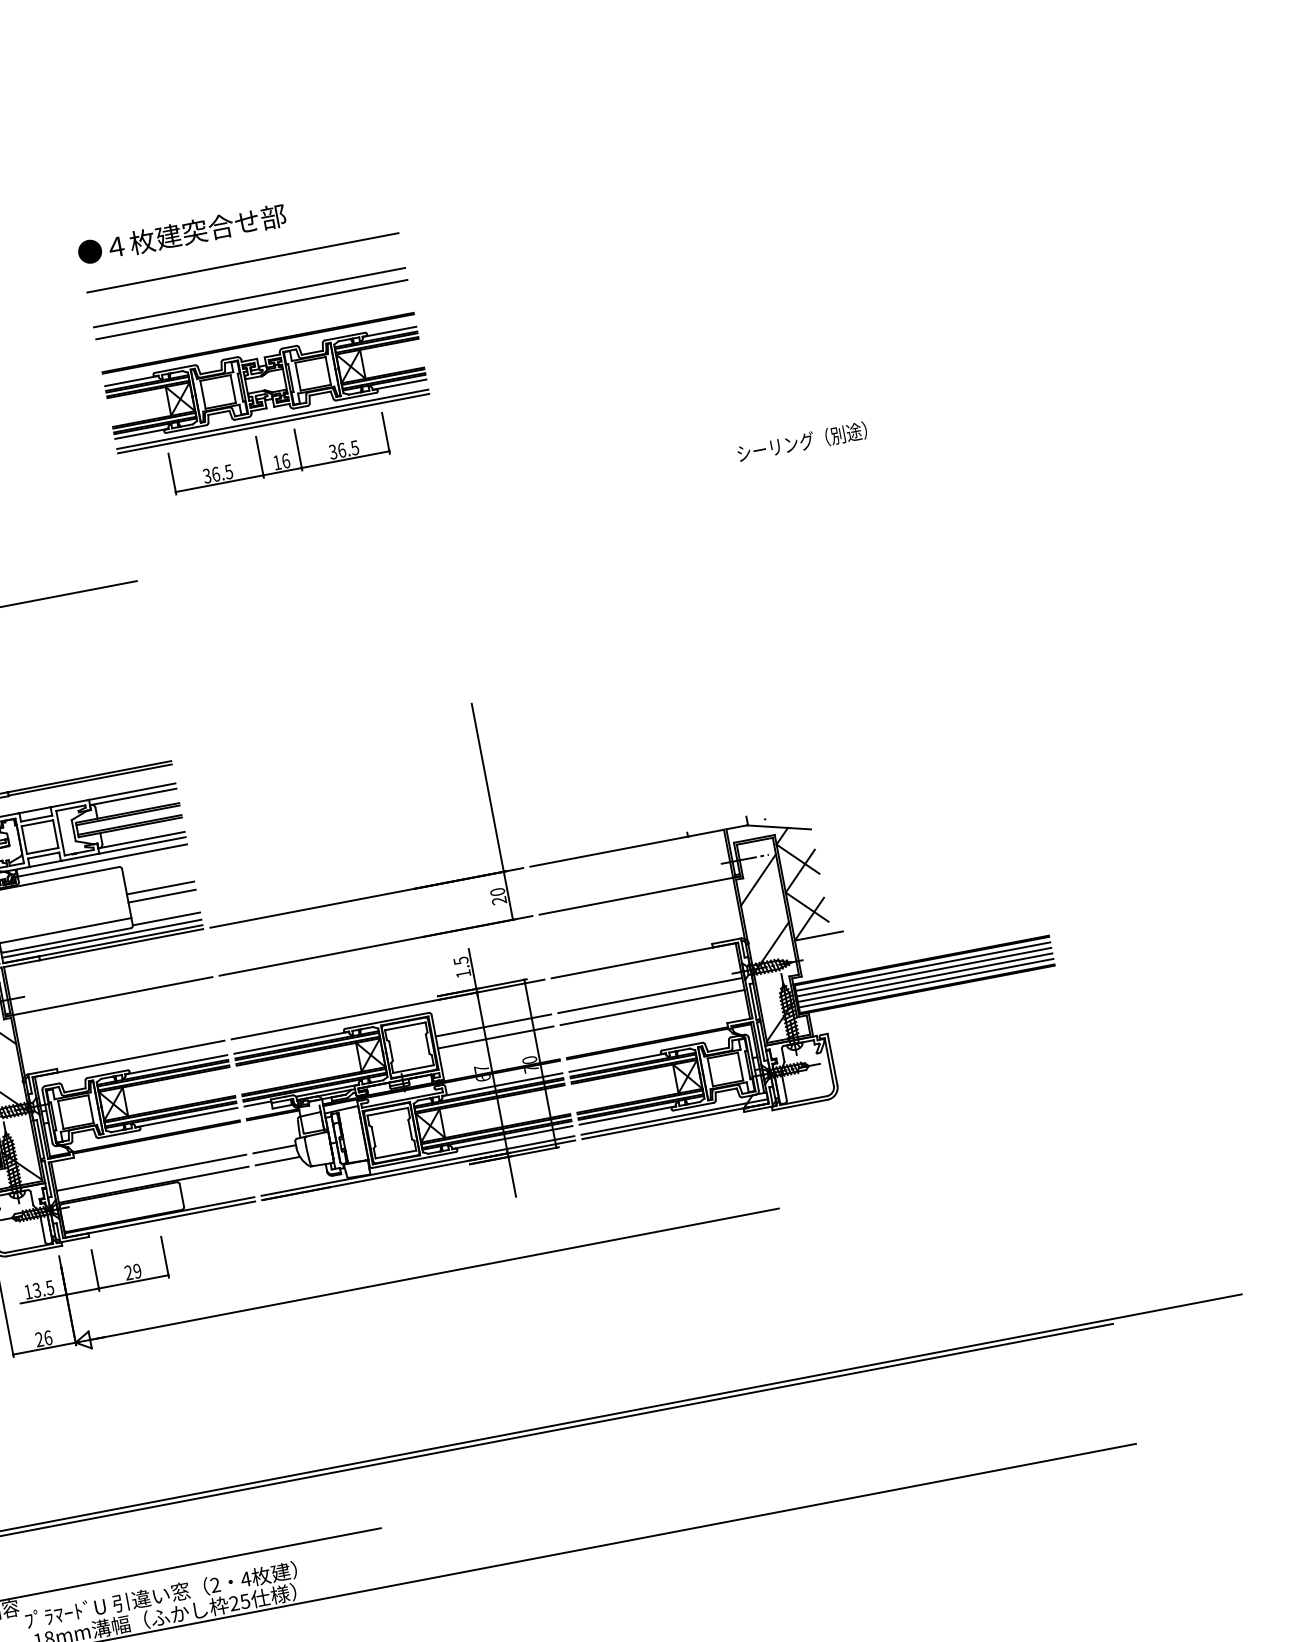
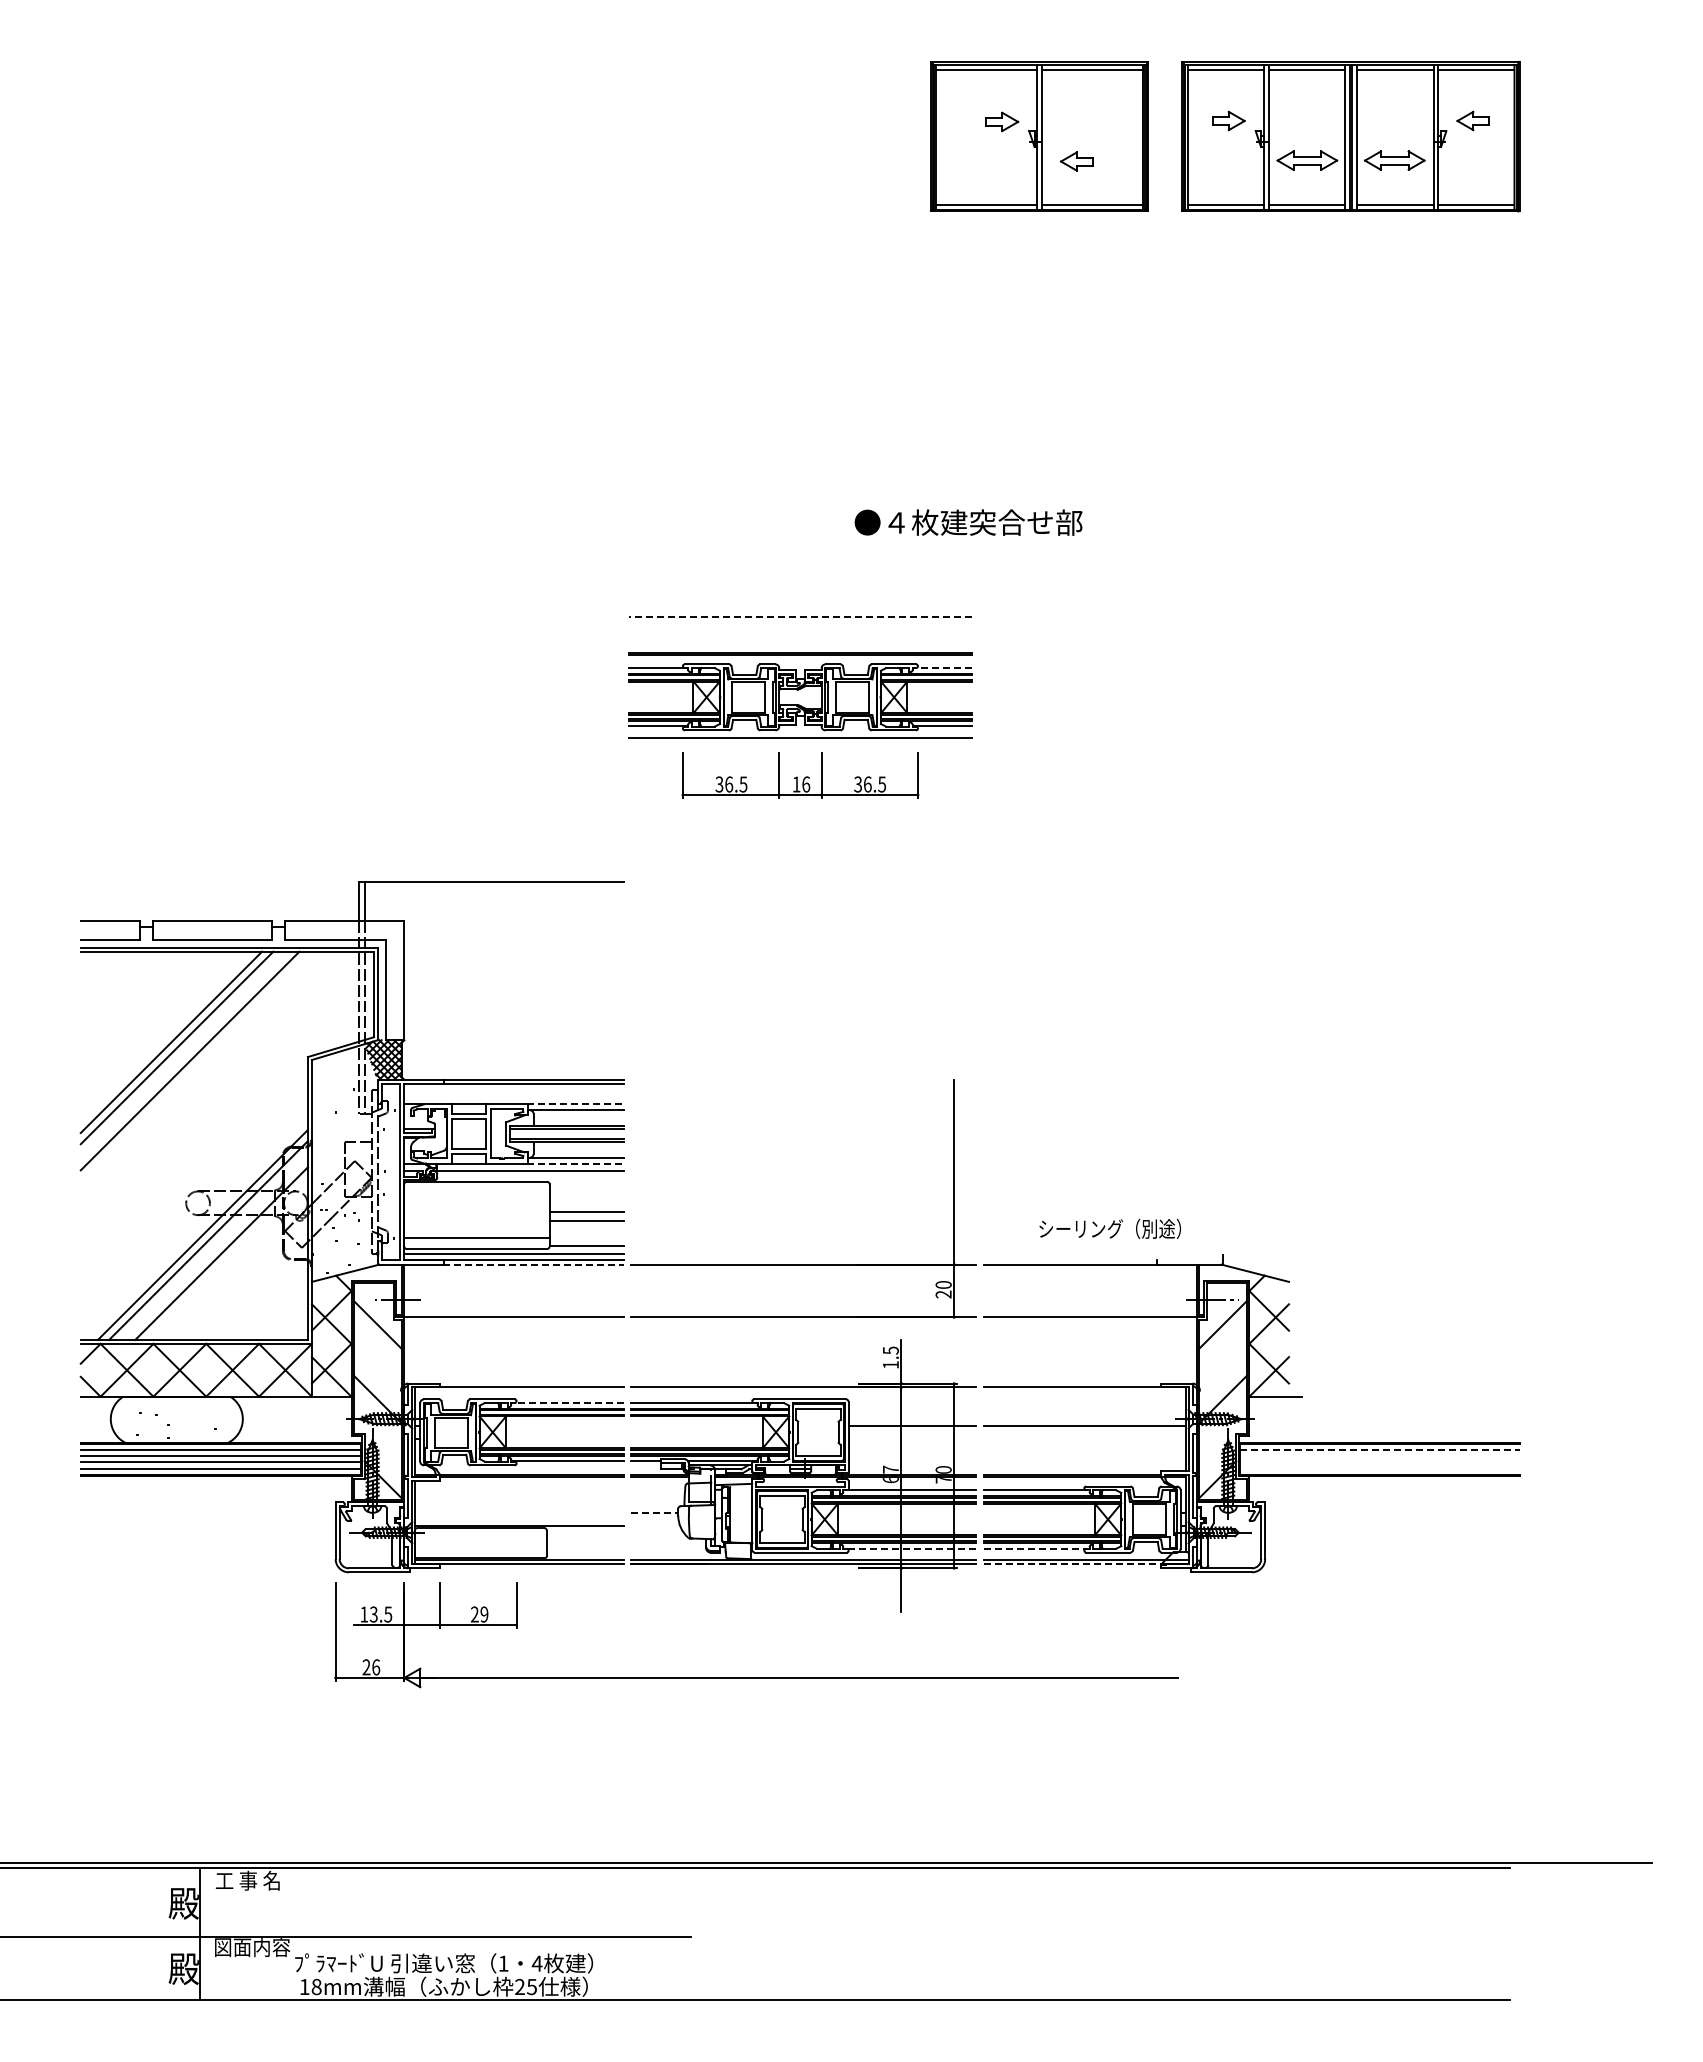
text: (181, 234) -> (968, 522), moved
line: (242, 263) -> (800, 565), removed
line: (249, 297) -> (800, 603), removed
line: (251, 309) -> (800, 616), solid -> dashed
line: (388, 332) -> (941, 668), solid -> dashed
line: (273, 423) -> (800, 742), removed
text: (801, 441) -> (1109, 1228), moved
line: (131, 791) -> (575, 1104), solid -> dashed
line: (142, 845) -> (575, 1163), solid -> dashed
line: (121, 944) -> (533, 1264), solid -> dashed
line: (923, 966) -> (1380, 1450), solid -> dashed
line: (924, 972) -> (1380, 1456), removed
line: (925, 977) -> (1380, 1462), removed
line: (926, 983) -> (1380, 1468), removed
line: (652, 1007) -> (1084, 1438), removed
line: (495, 1037) -> (911, 1438), removed
line: (176, 1064) -> (567, 1403), solid -> dashed
line: (627, 1115) -> (1036, 1548), solid -> dashed
line: (675, 1121) -> (1085, 1564), solid -> dashed
line: (512, 1137) -> (909, 1548), solid -> dashed
line: (275, 1148) -> (655, 1512), solid -> dashed
line: (277, 1161) -> (655, 1526), removed
line: (150, 1172) -> (518, 1512), removed
text: (215, 1585) -> (503, 1963), 2 -> 1

